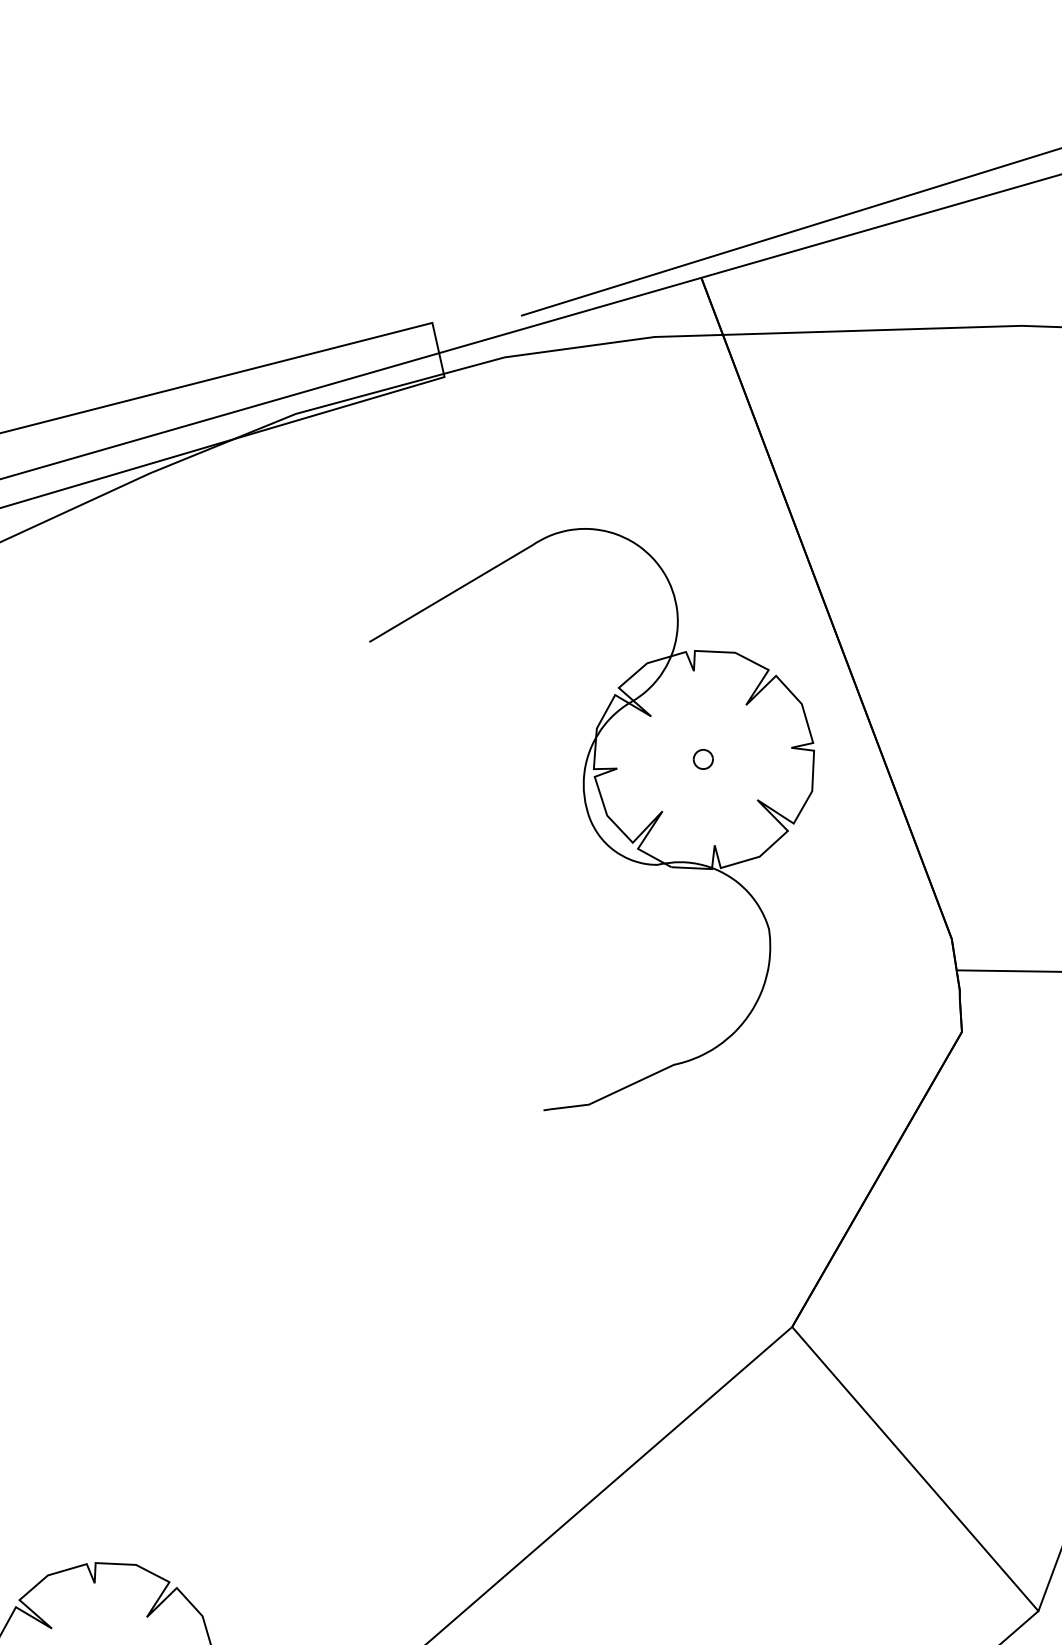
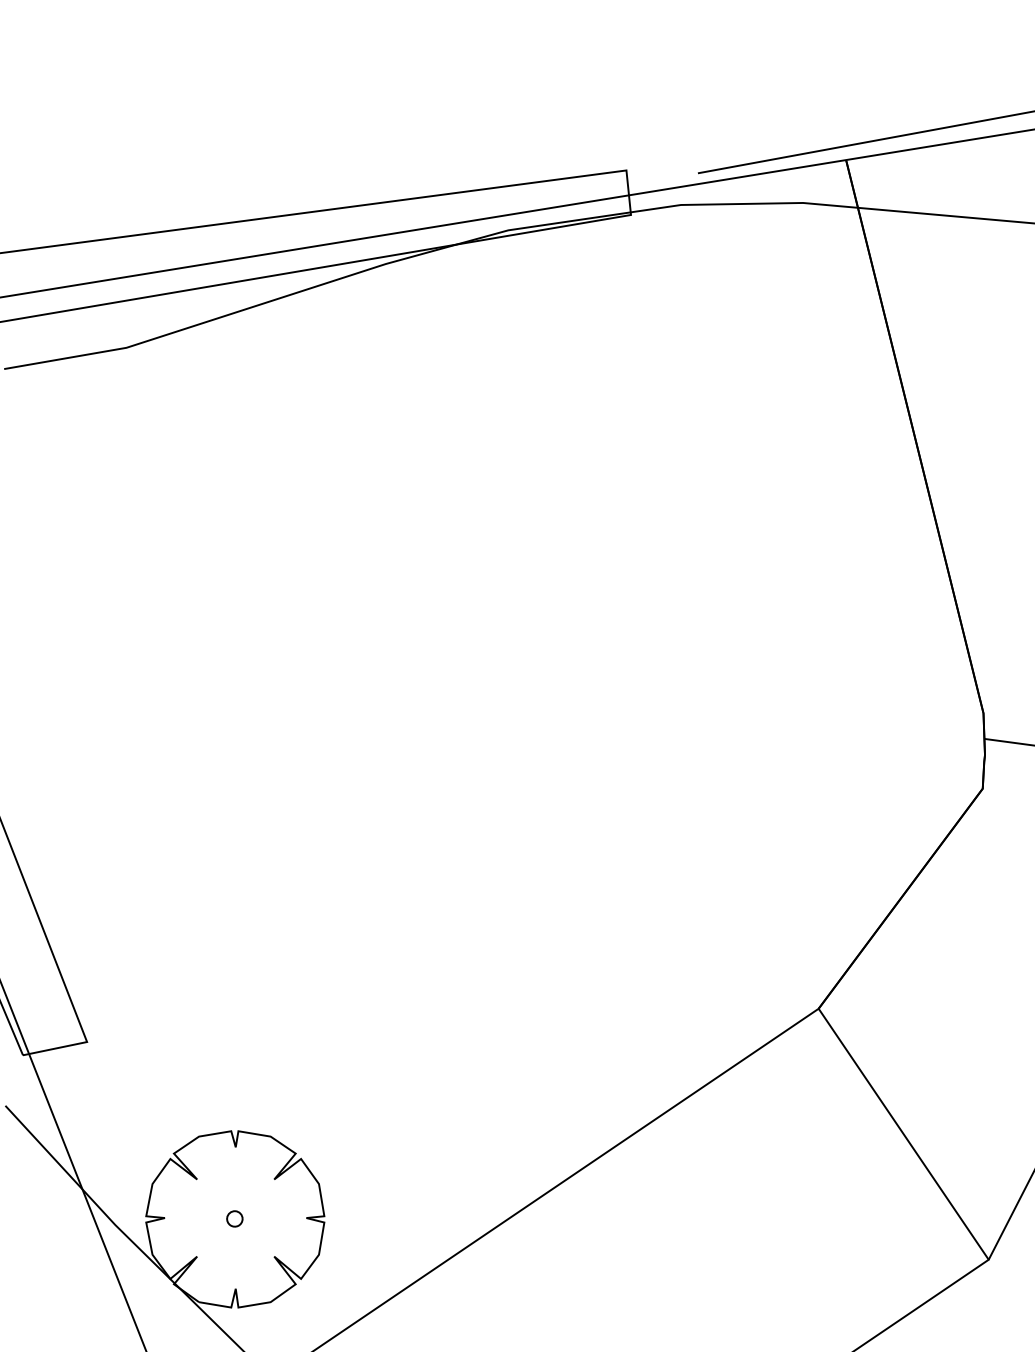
part: (605, 814) -> (718, 580), removed

